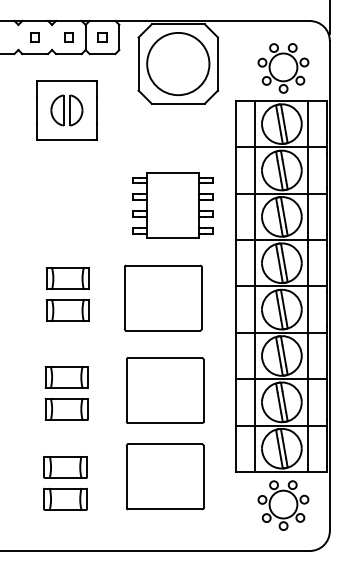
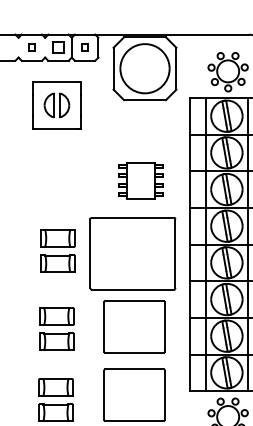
part: (68, 37) -> (58, 47), size x1.6
part: (172, 205) -> (140, 180), size x0.7
part: (163, 297) -> (133, 253), size x1.4

